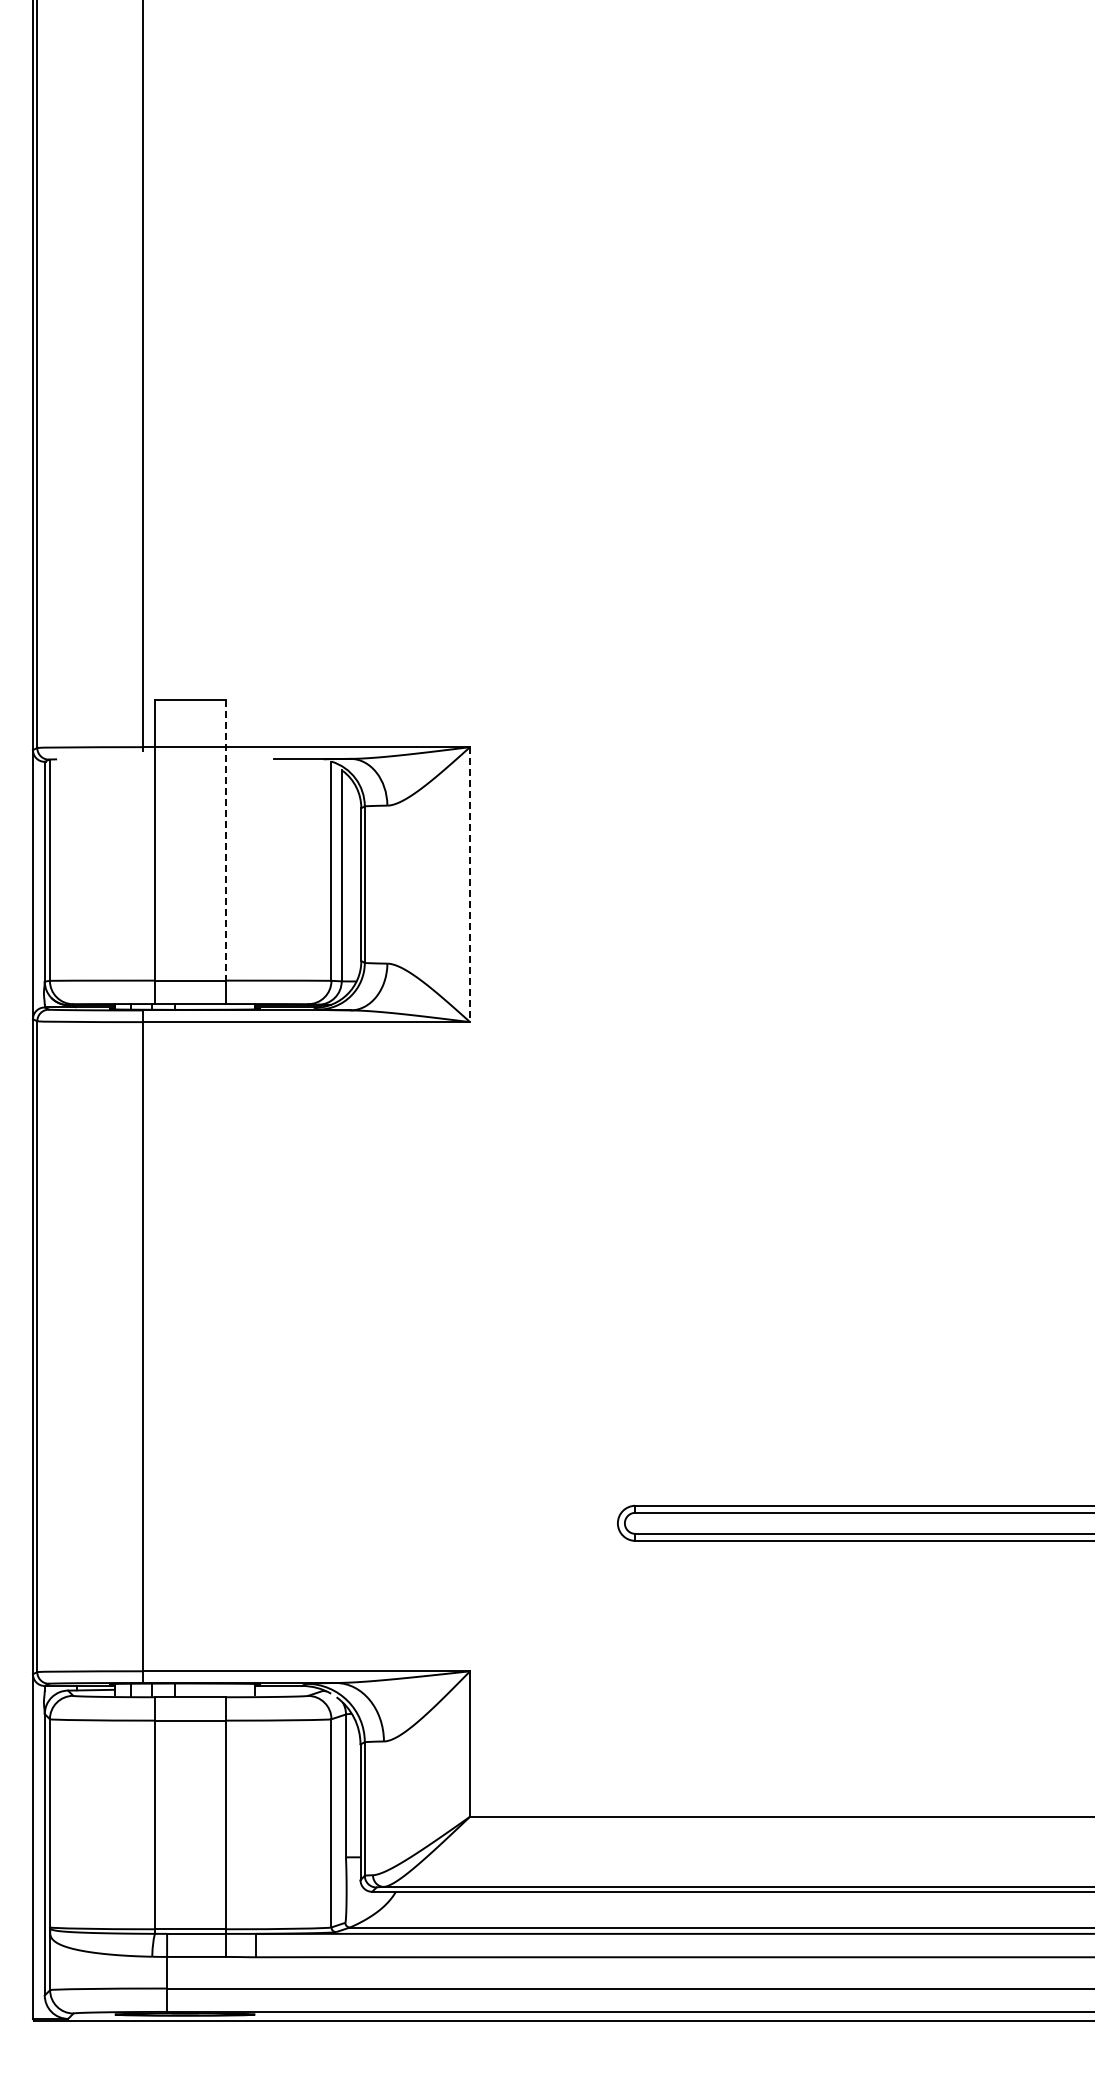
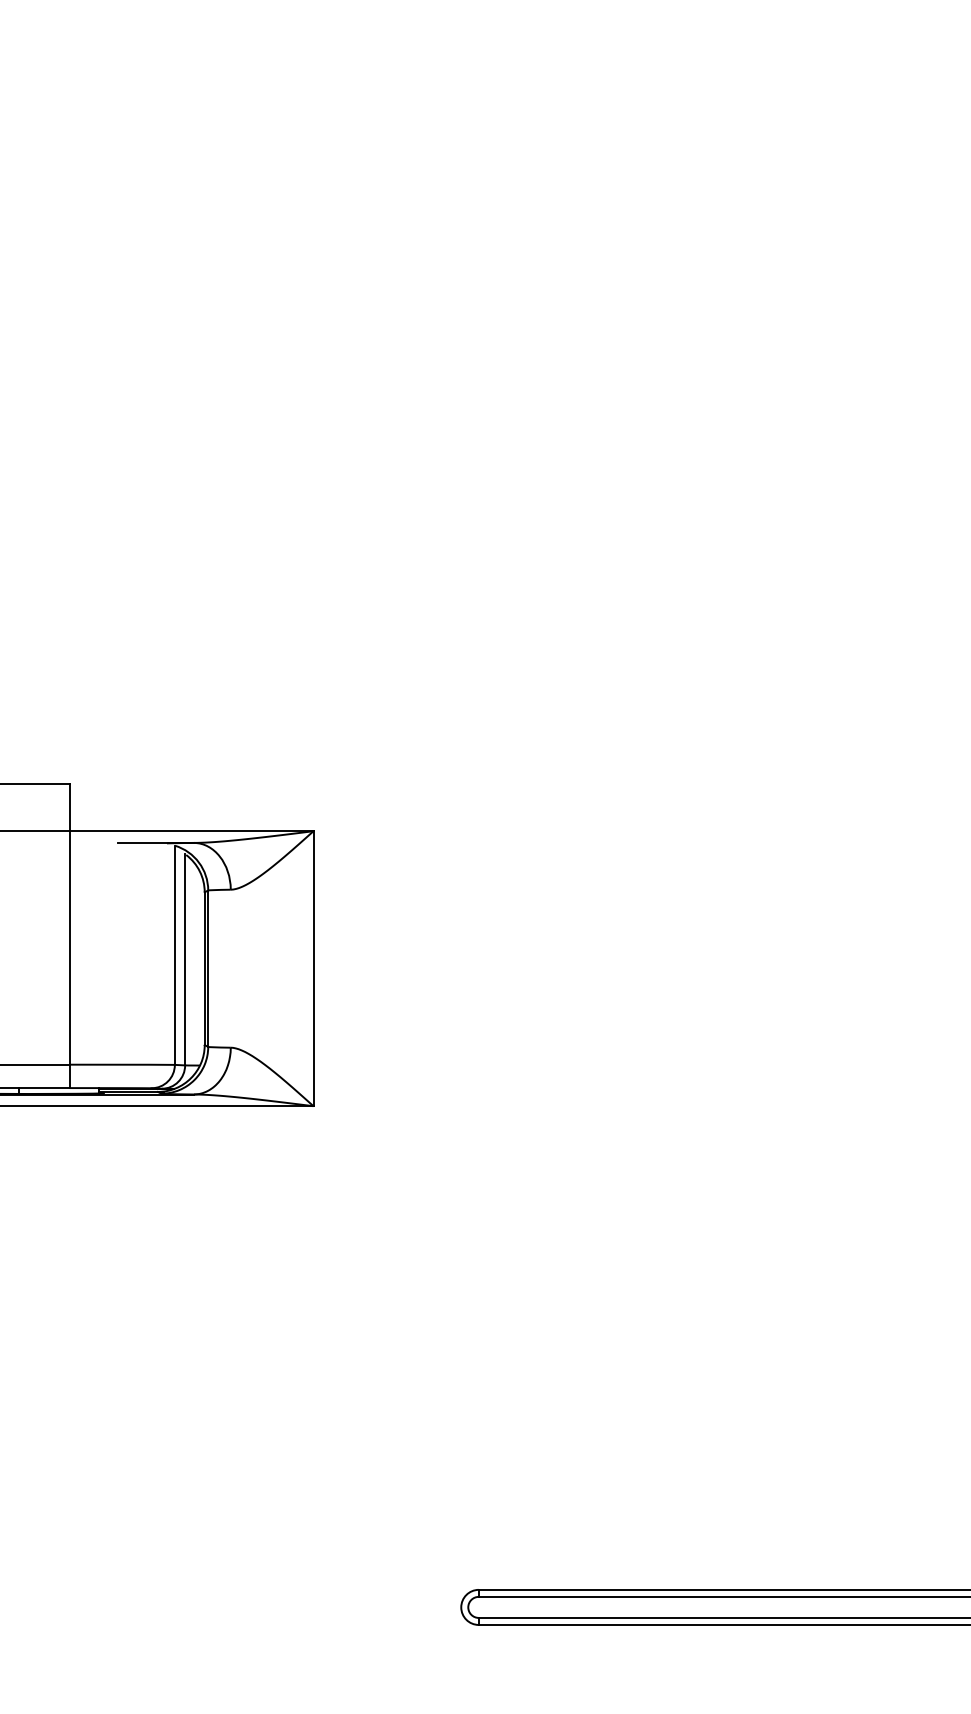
line: (226, 840) -> (69, 924), dashed -> solid
line: (470, 885) -> (313, 969), dashed -> solid

